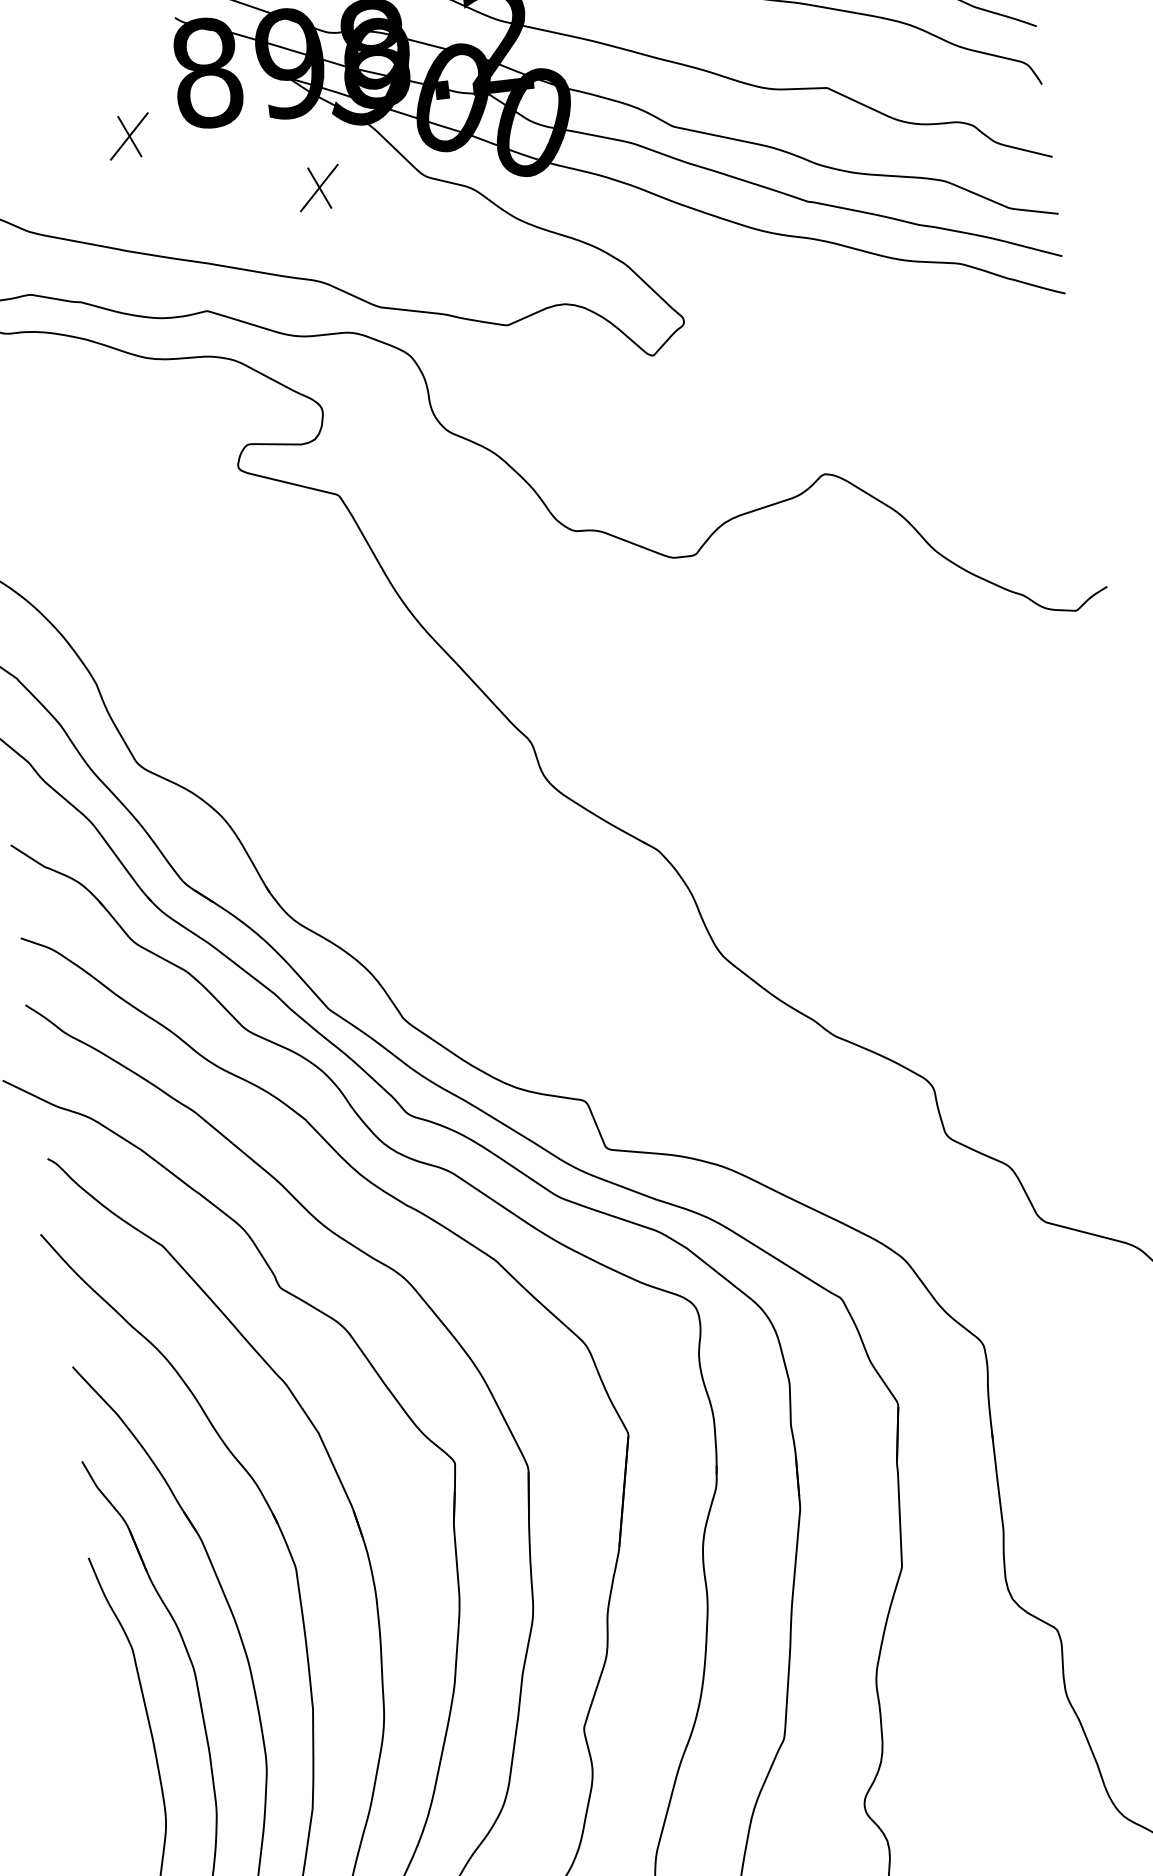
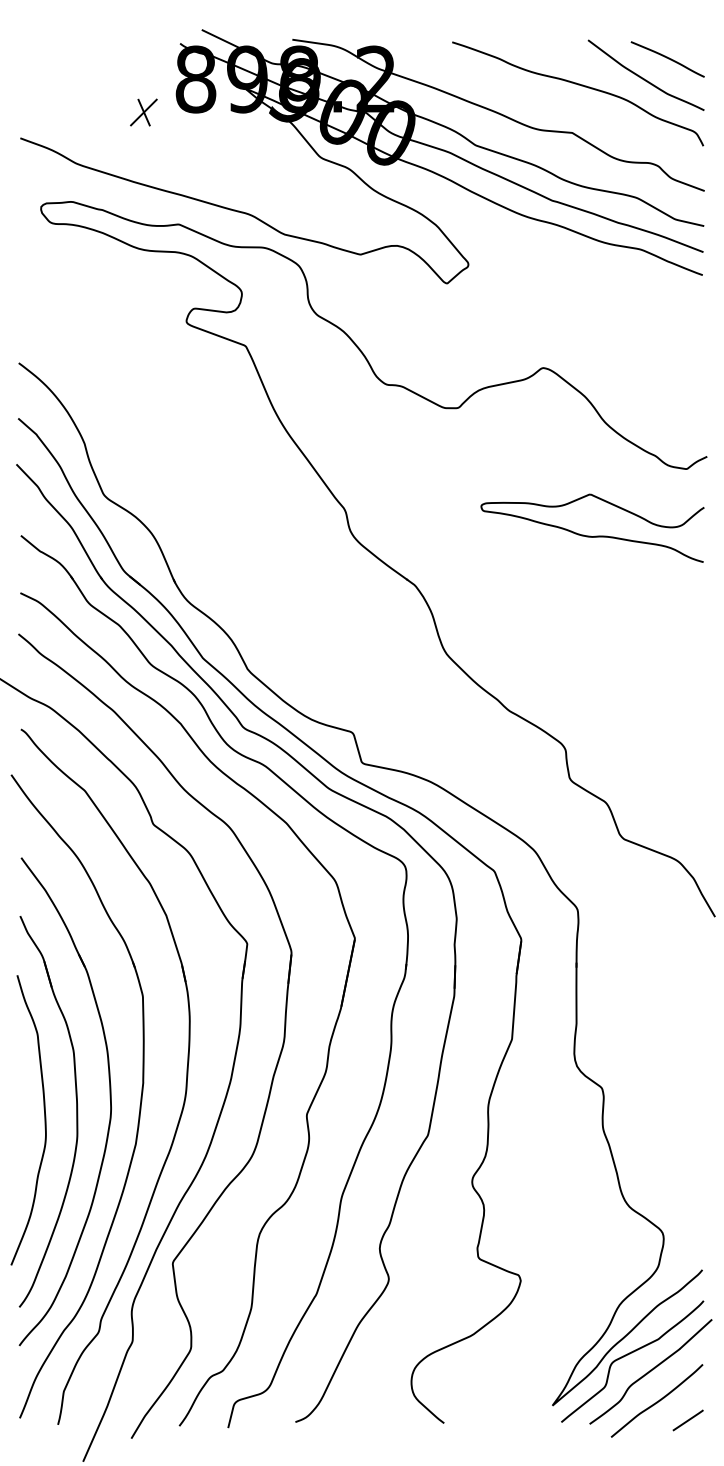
part: (318, 188) -> (255, 157), removed
curve: (933, 736) -> (590, 535), added

